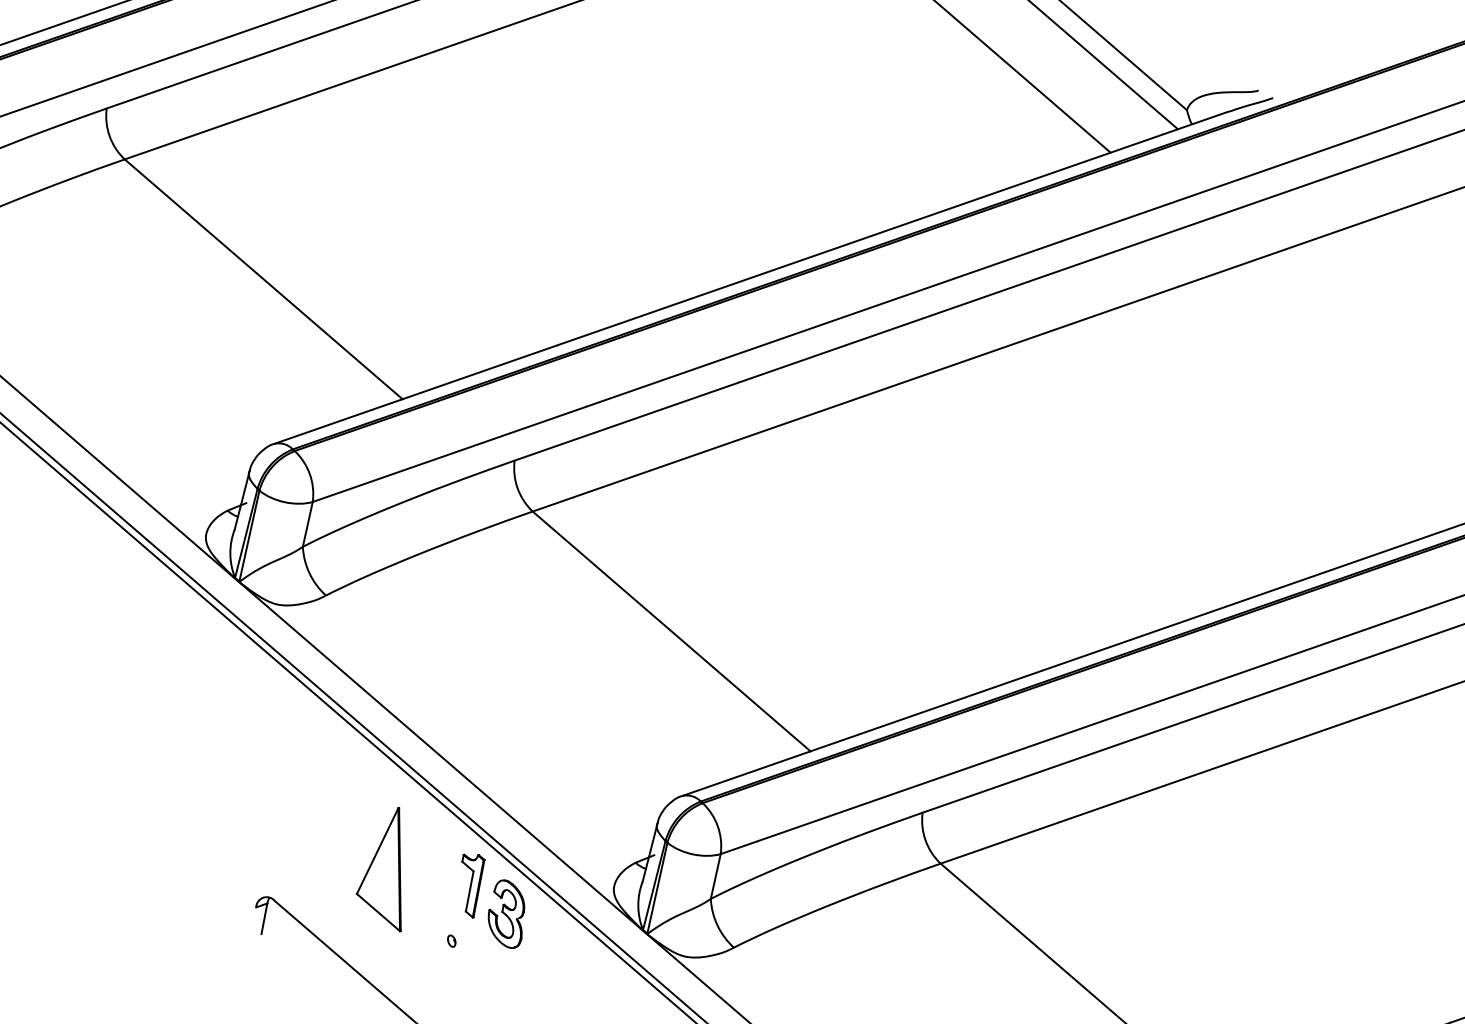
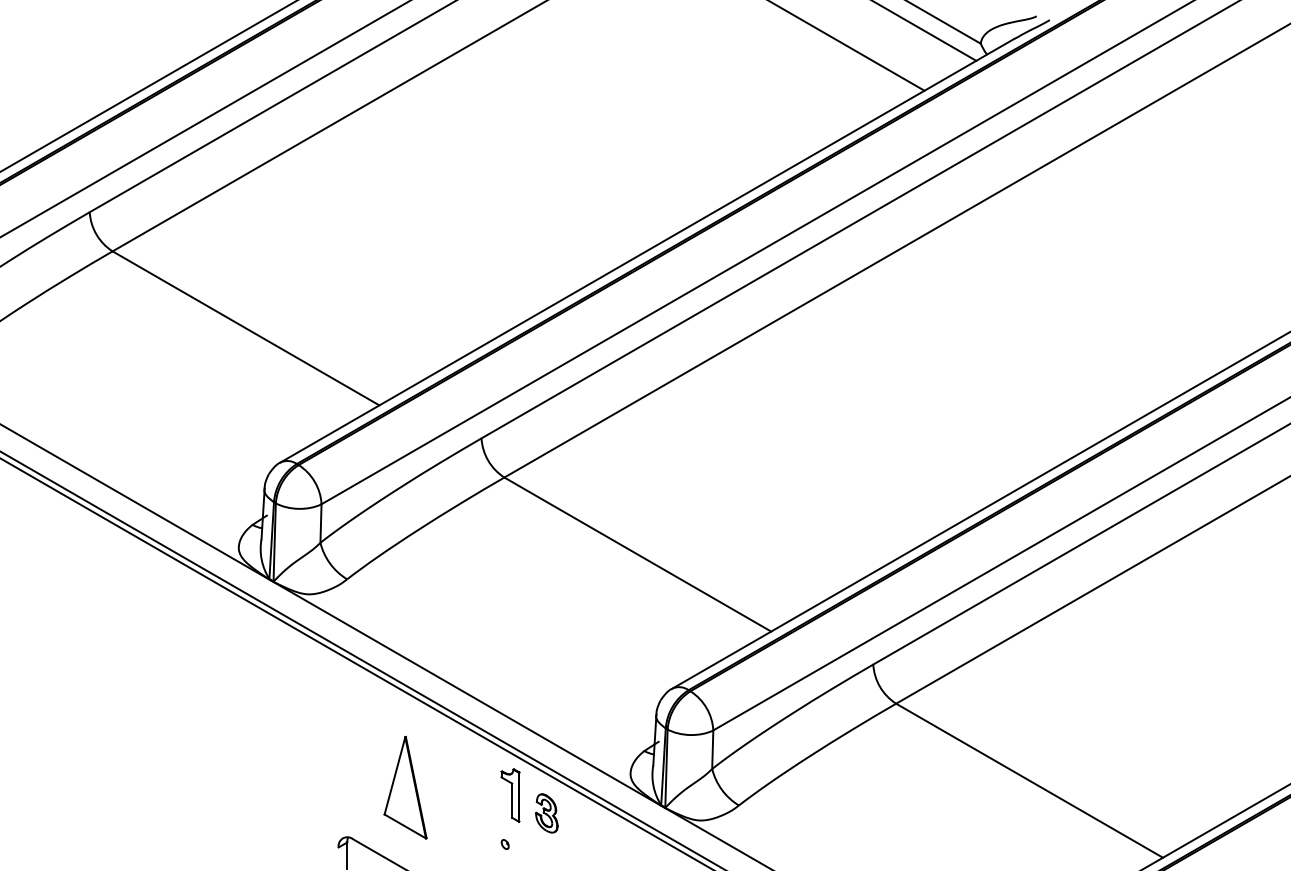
part: (387, 867) -> (405, 787), moved
part: (506, 914) -> (546, 813), size x0.7

